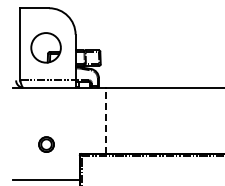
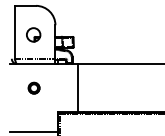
part: (45, 47) -> (33, 34), size x0.62
line: (106, 120) -> (78, 88), dashed -> solid
part: (46, 144) -> (34, 88), moved

